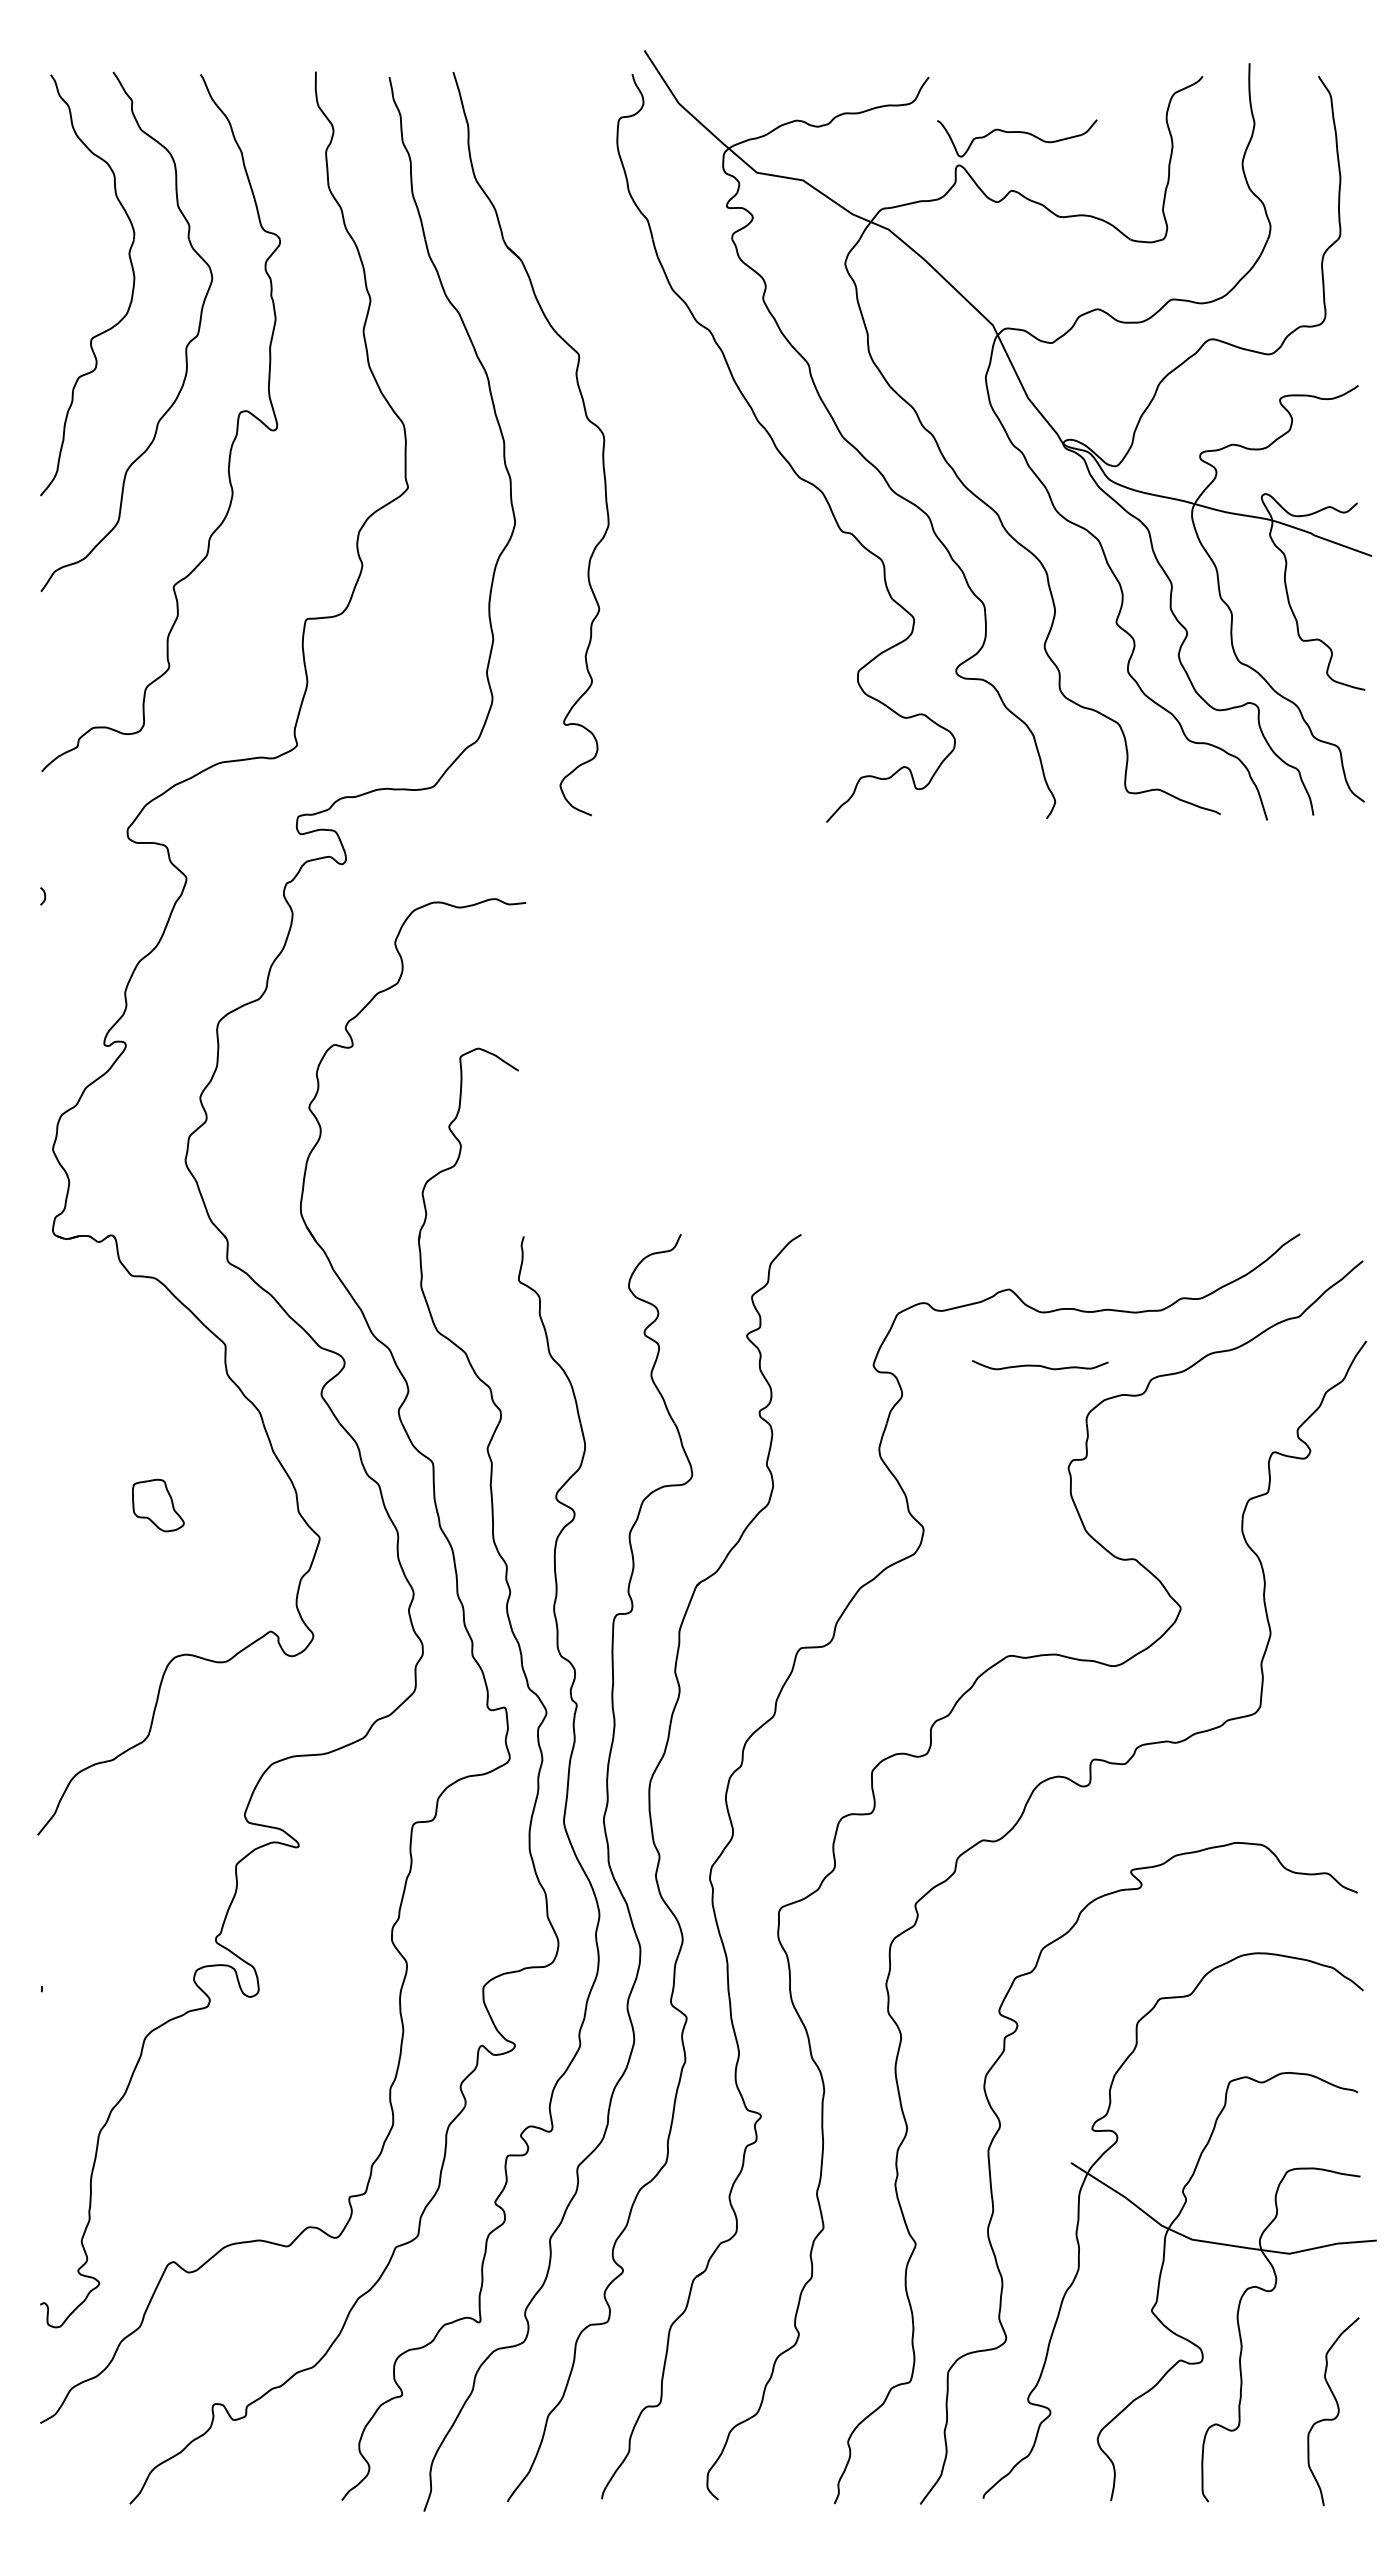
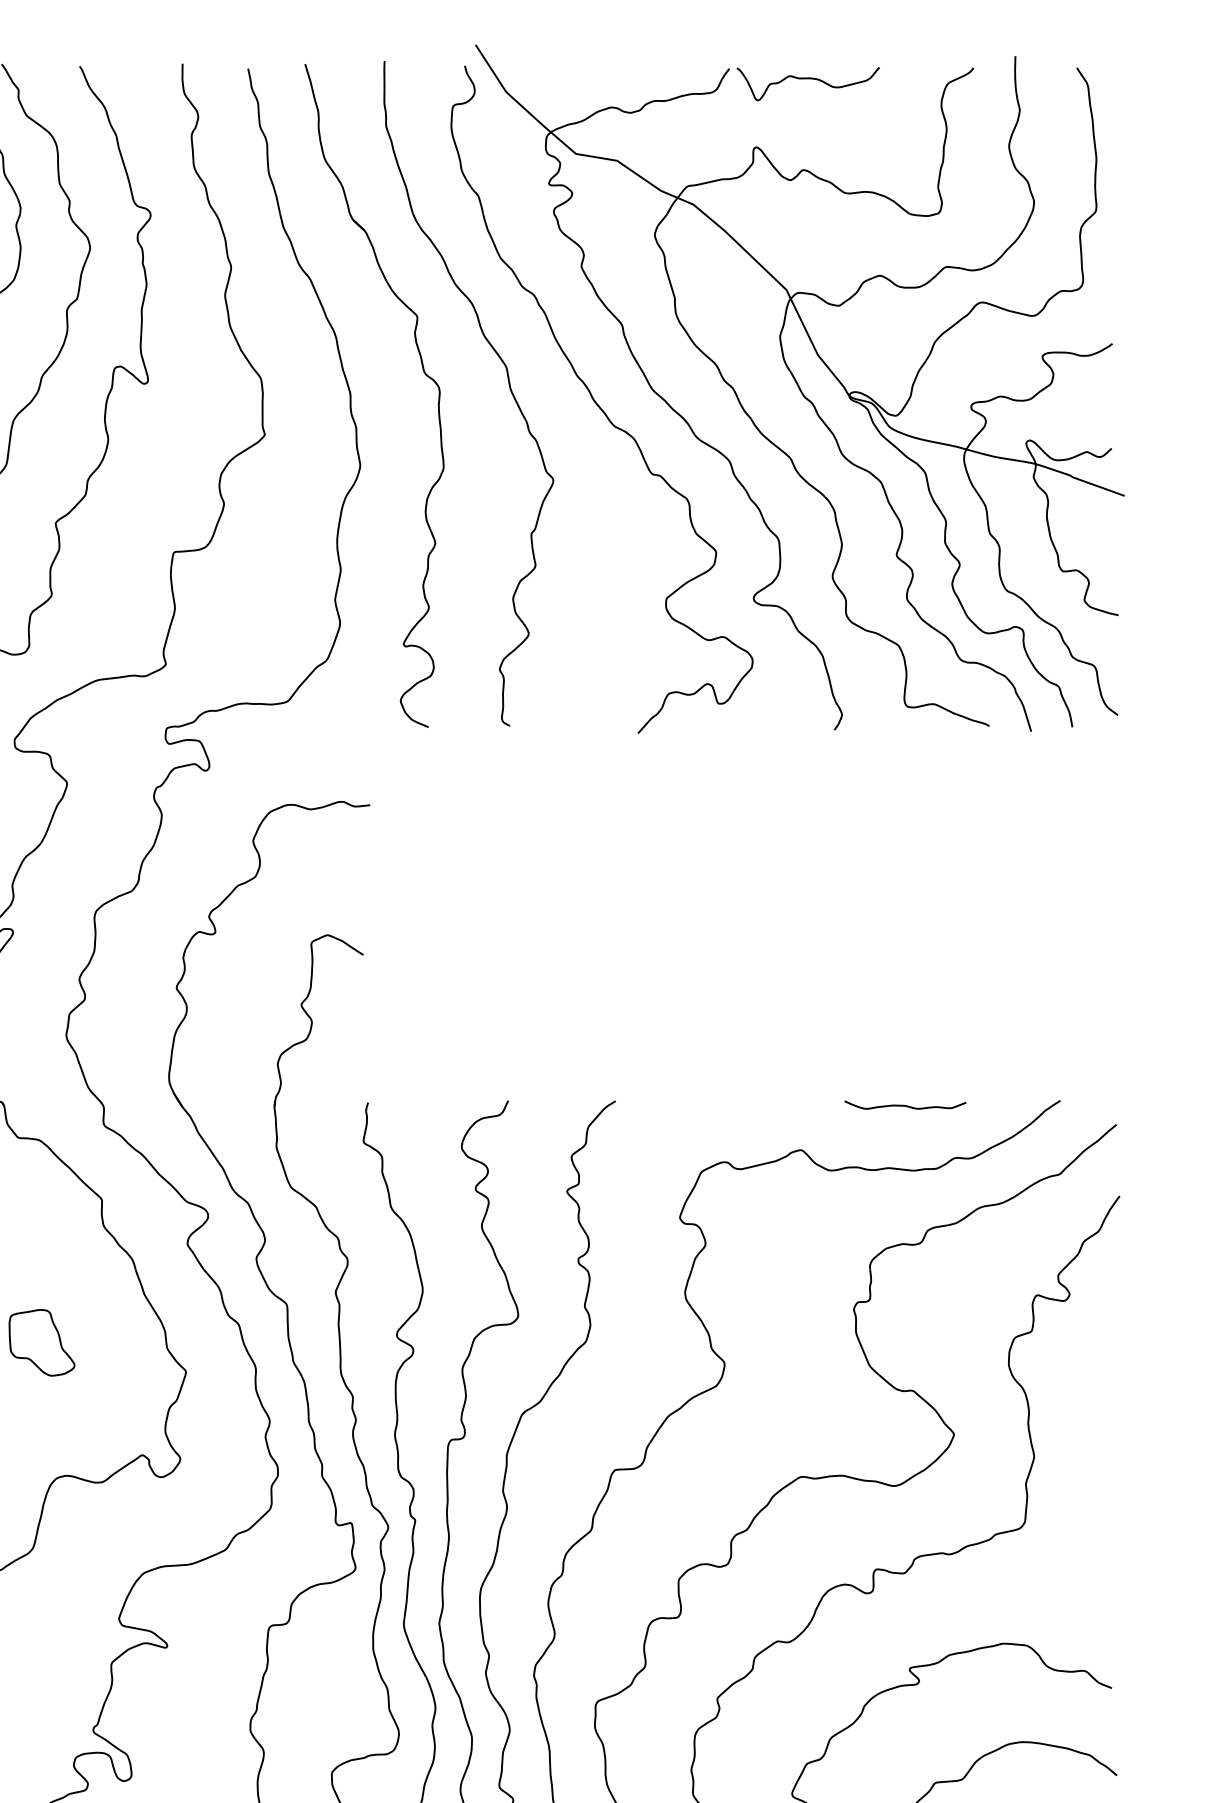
curve: (1017, 132) -> (808, 78), moved
part: (681, 432) -> (508, 385), added
curve: (1040, 1365) -> (905, 1105), moved
part: (158, 1505) -> (42, 1342), size x1.43

